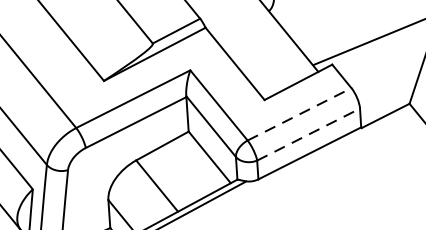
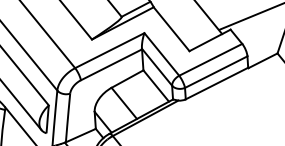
line: (300, 113) -> (211, 59), dashed -> solid
line: (309, 135) -> (216, 72), dashed -> solid

